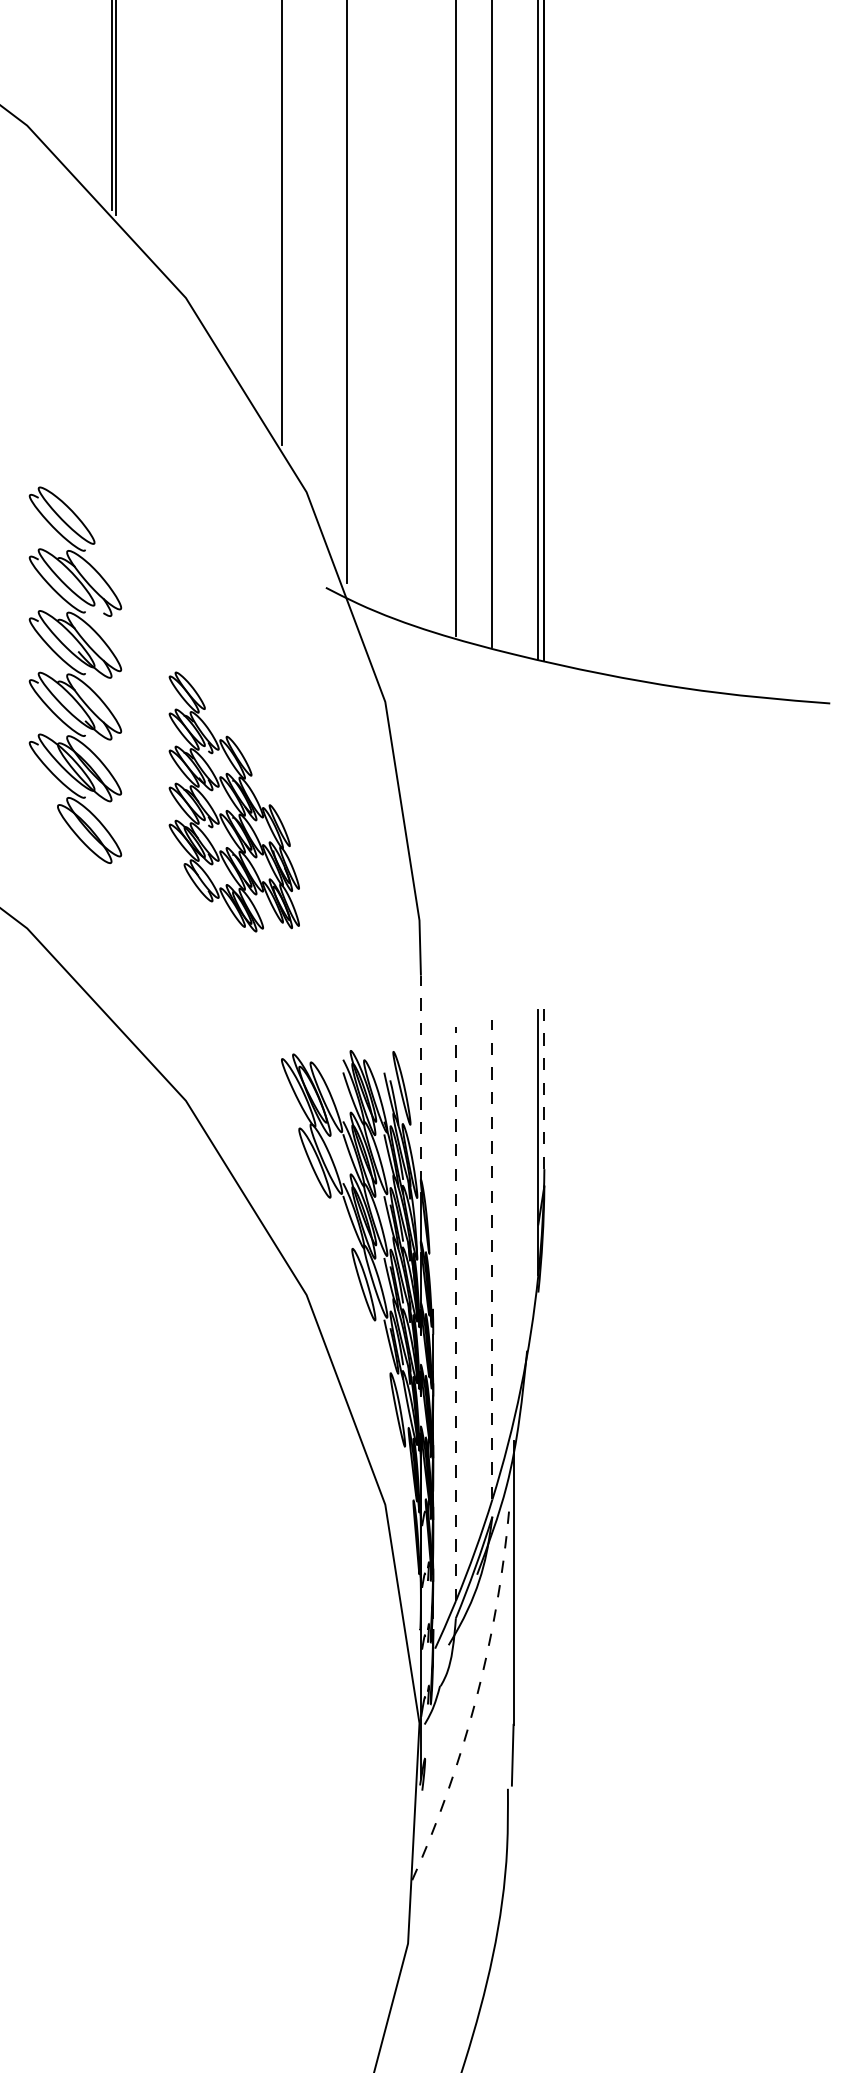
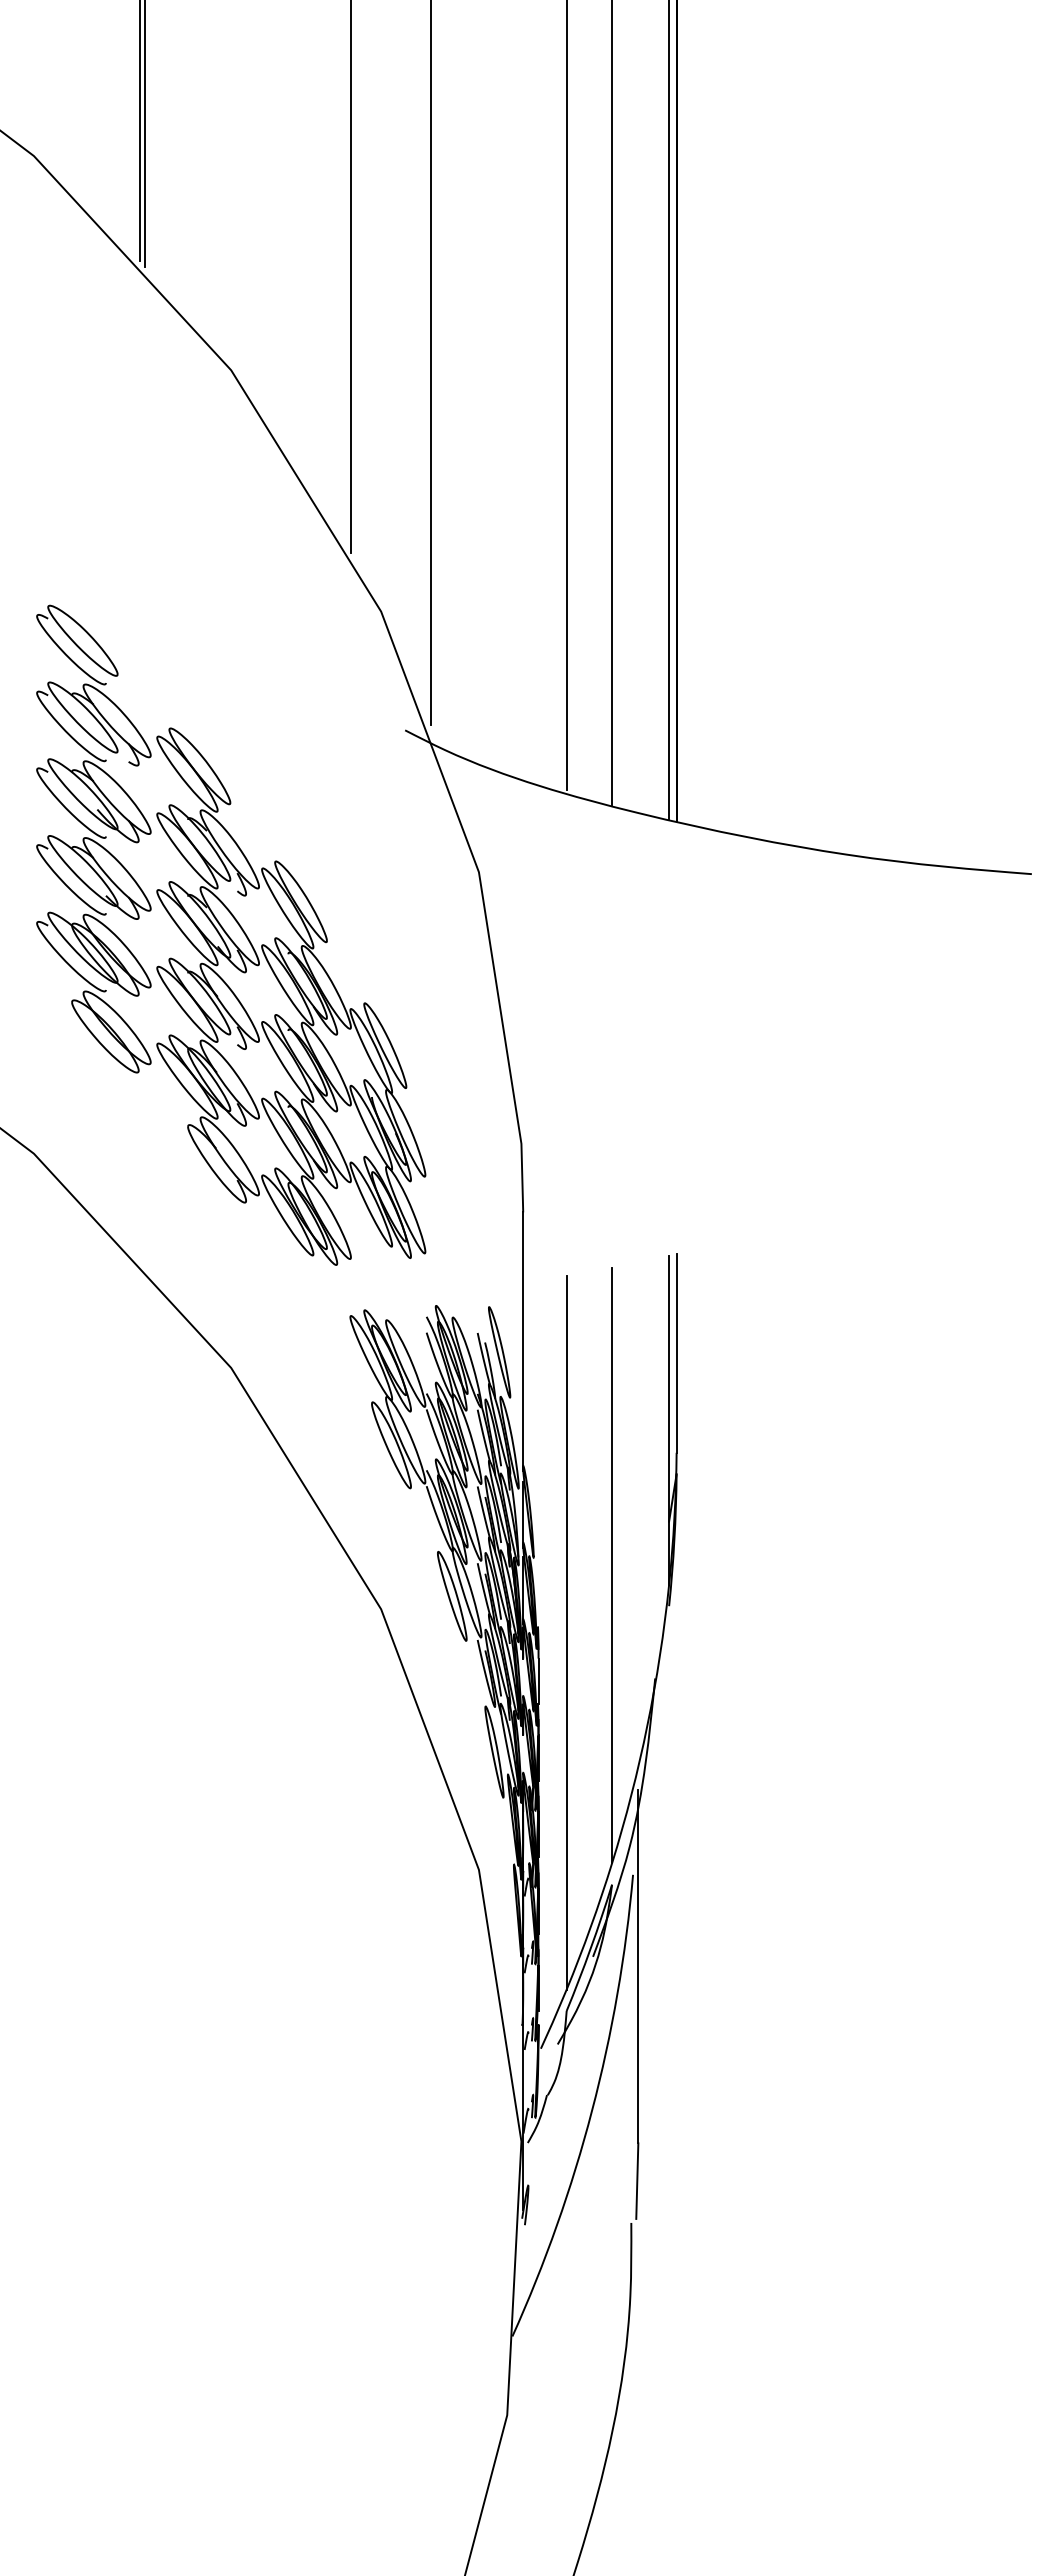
part: (234, 801) -> (291, 996), size x1.67
line: (421, 1079) -> (523, 1341), dashed -> solid
line: (544, 1088) -> (676, 1352), dashed -> solid
line: (492, 1259) -> (612, 1565), dashed -> solid
line: (455, 1313) -> (566, 1632), dashed -> solid
arc: (476, 1698) -> (592, 2110), dashed -> solid

